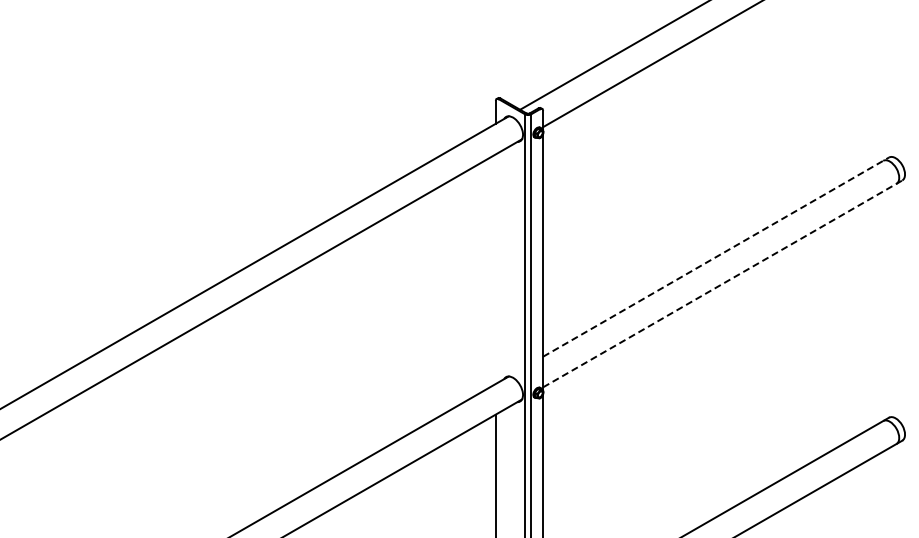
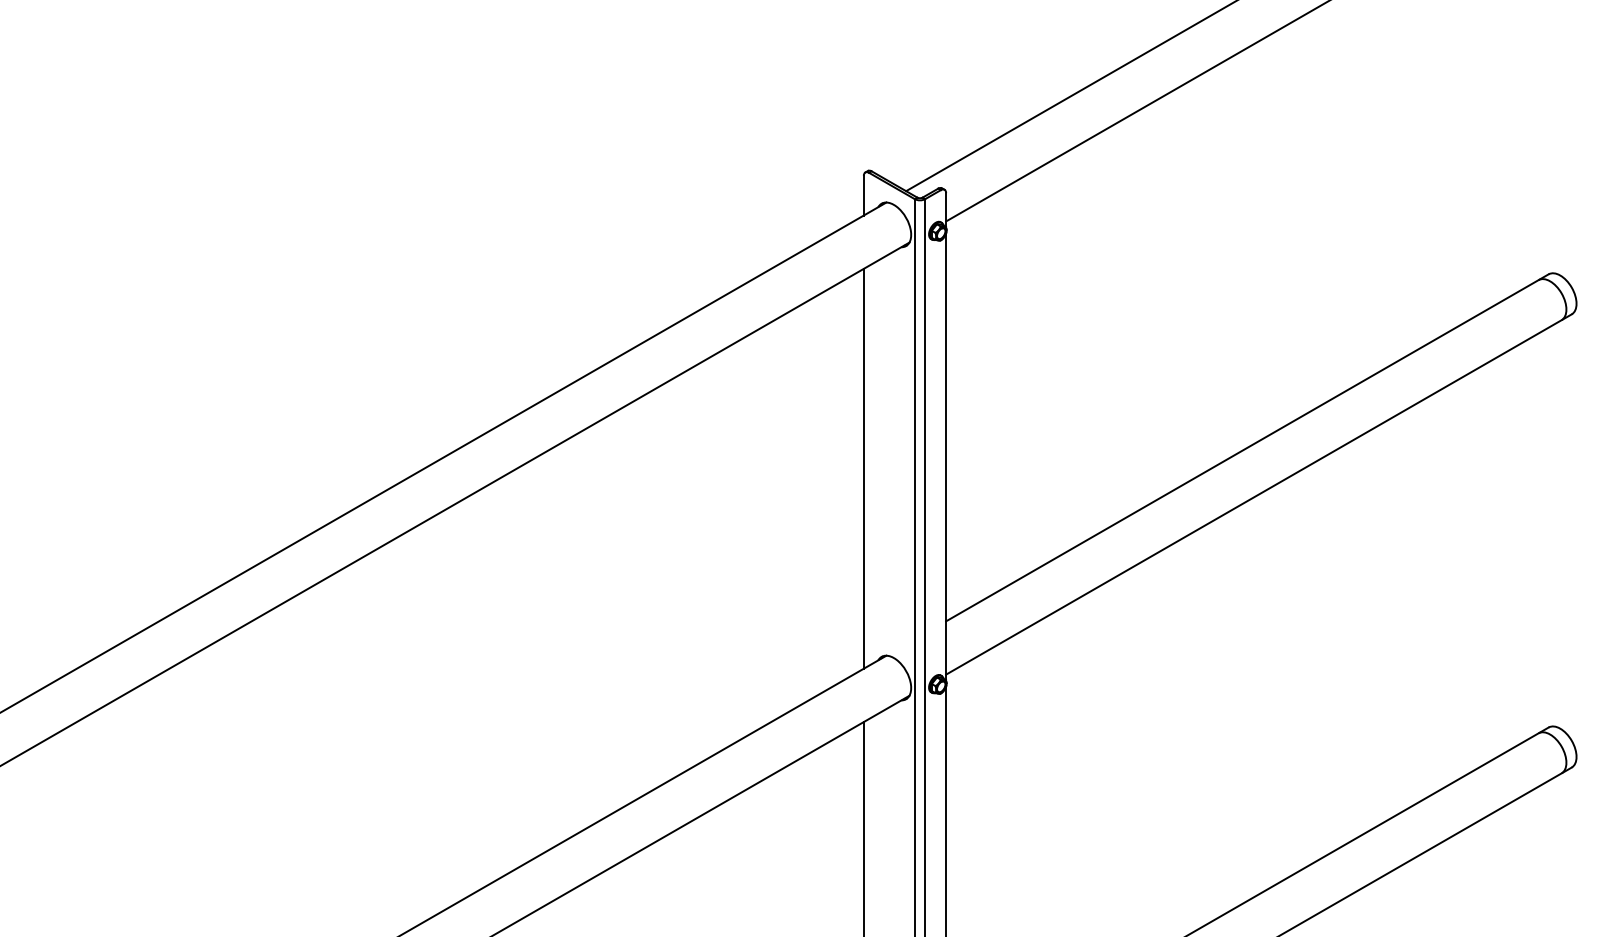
line: (716, 257) -> (1248, 448), dashed -> solid
line: (495, 268) -> (863, 467), added
line: (723, 283) -> (1260, 493), dashed -> solid

